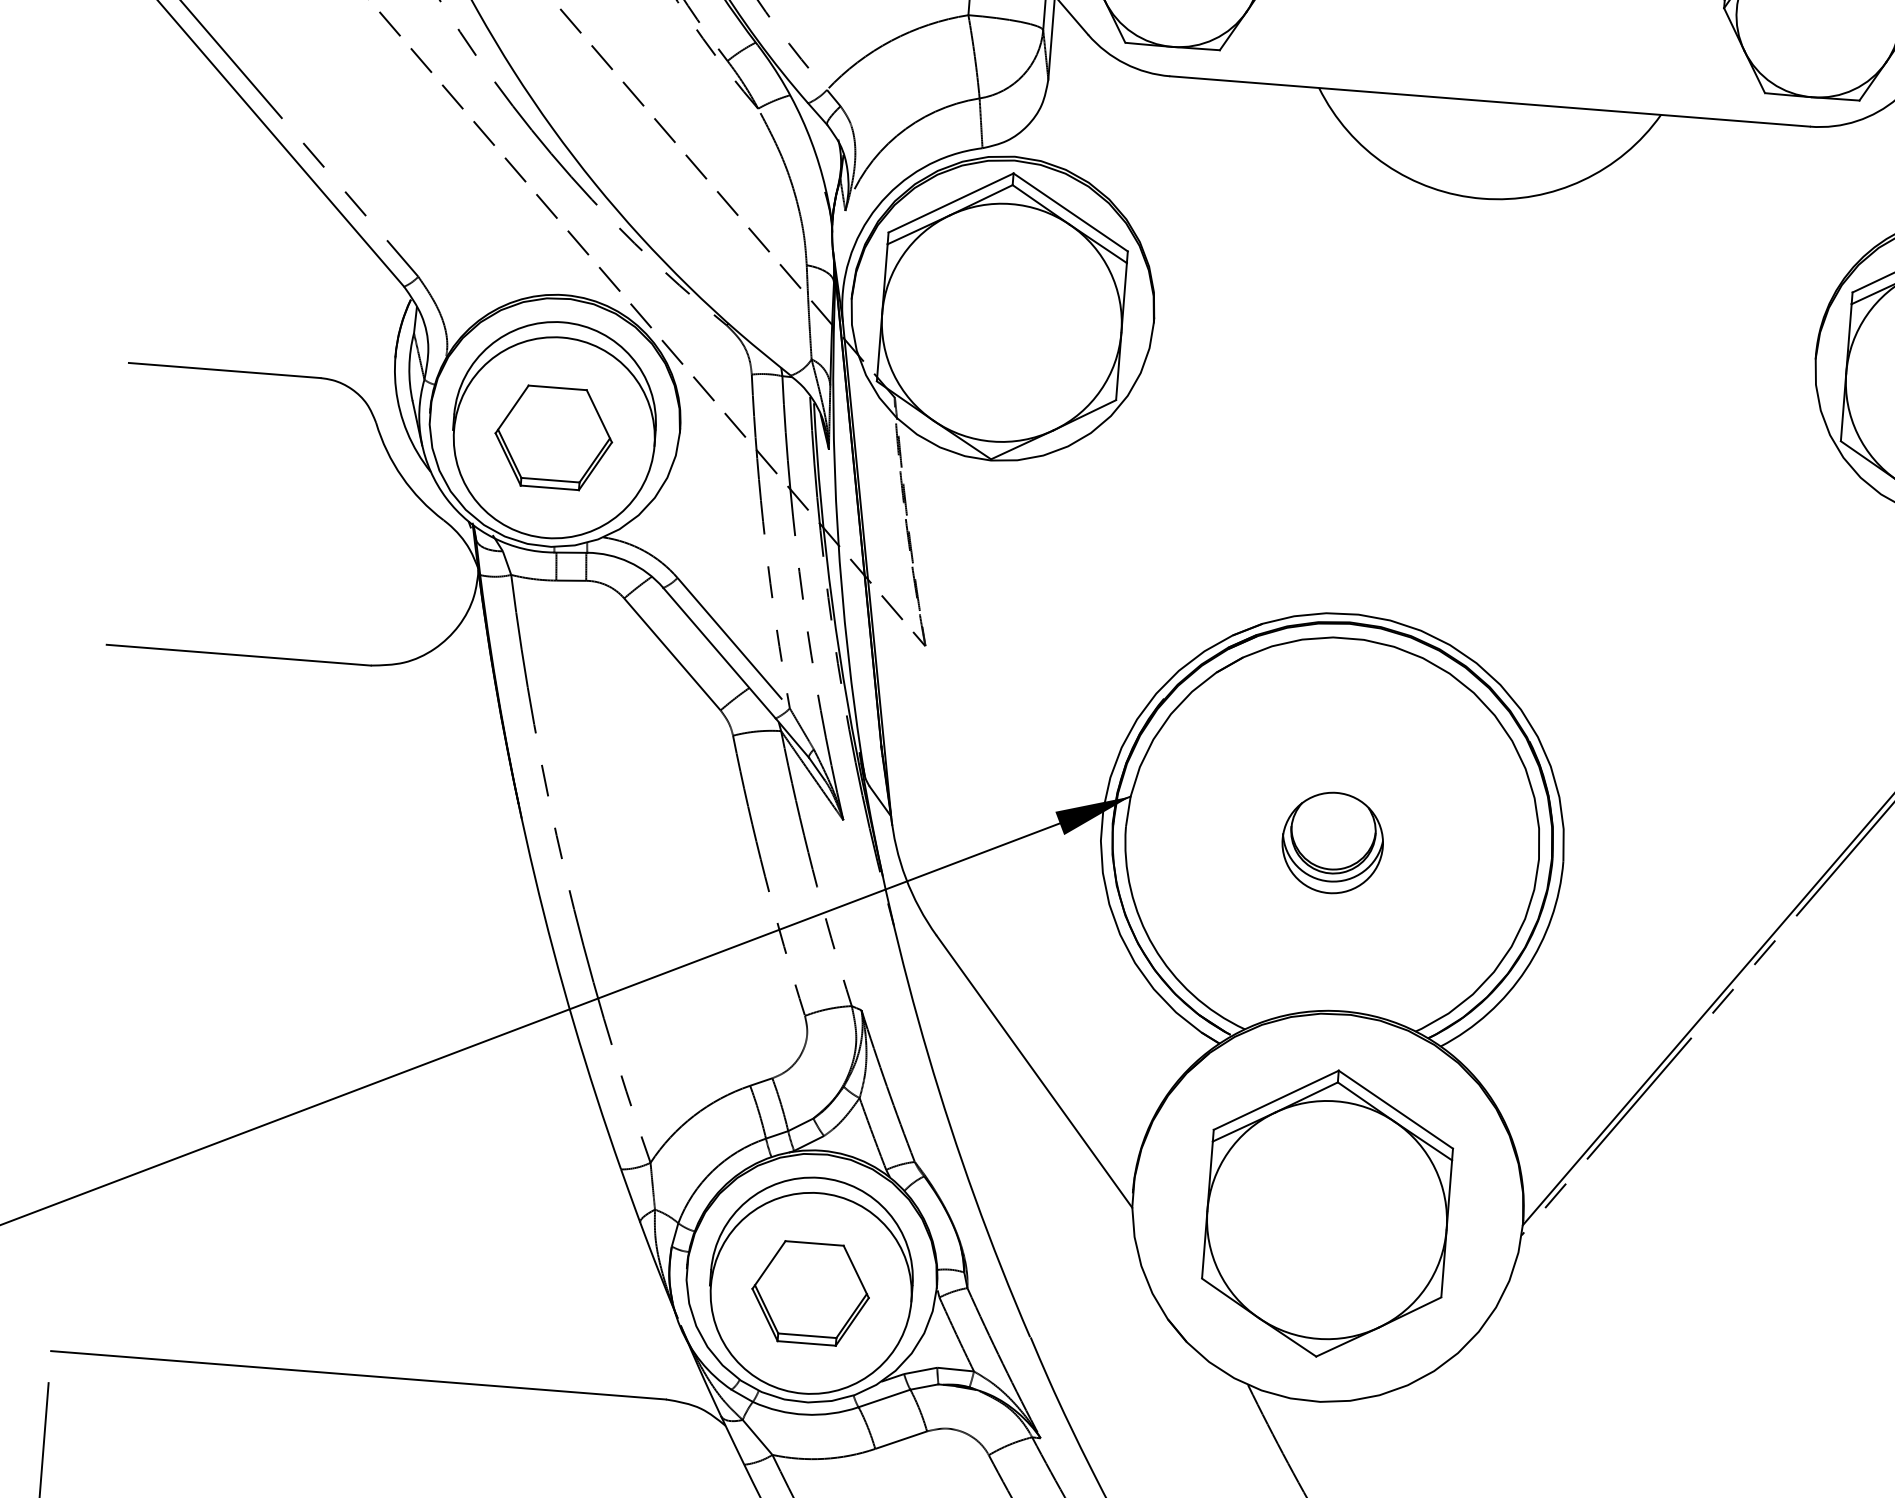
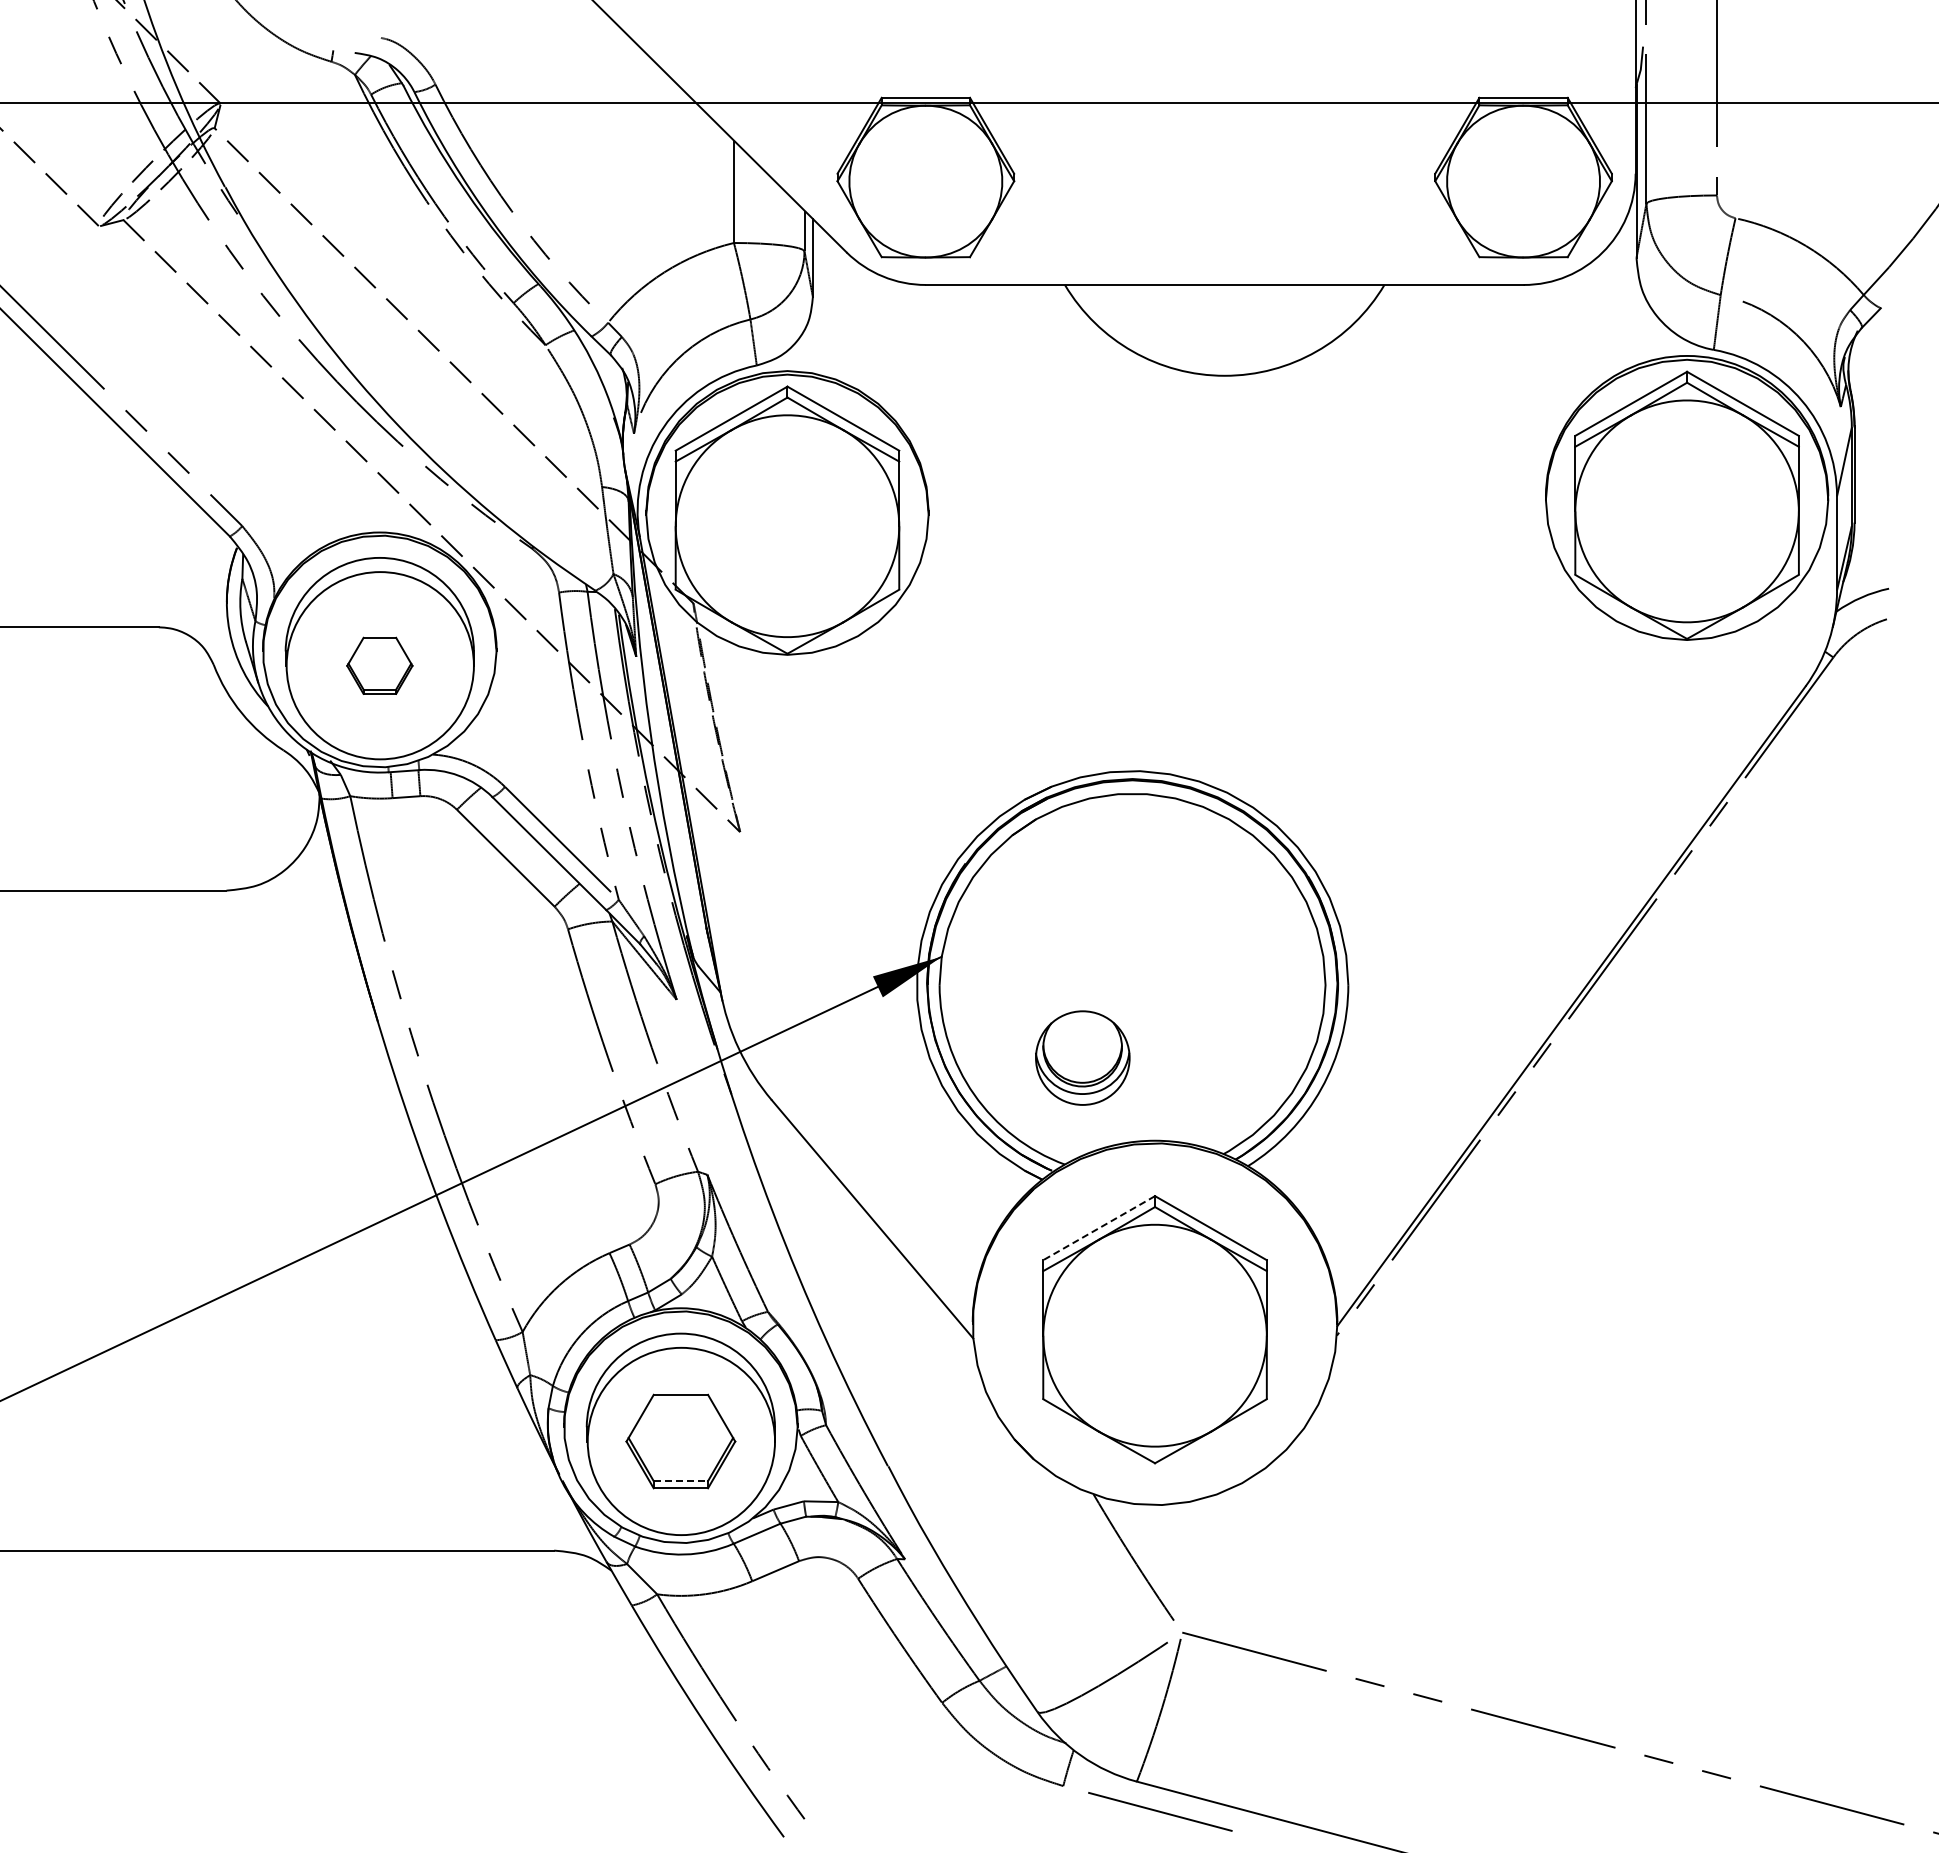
part: (553, 437) -> (379, 665), size x0.6
part: (1332, 842) -> (1082, 1057), moved
line: (1275, 1100) -> (1098, 1228), solid -> dashed
line: (807, 1336) -> (681, 1481), solid -> dashed

